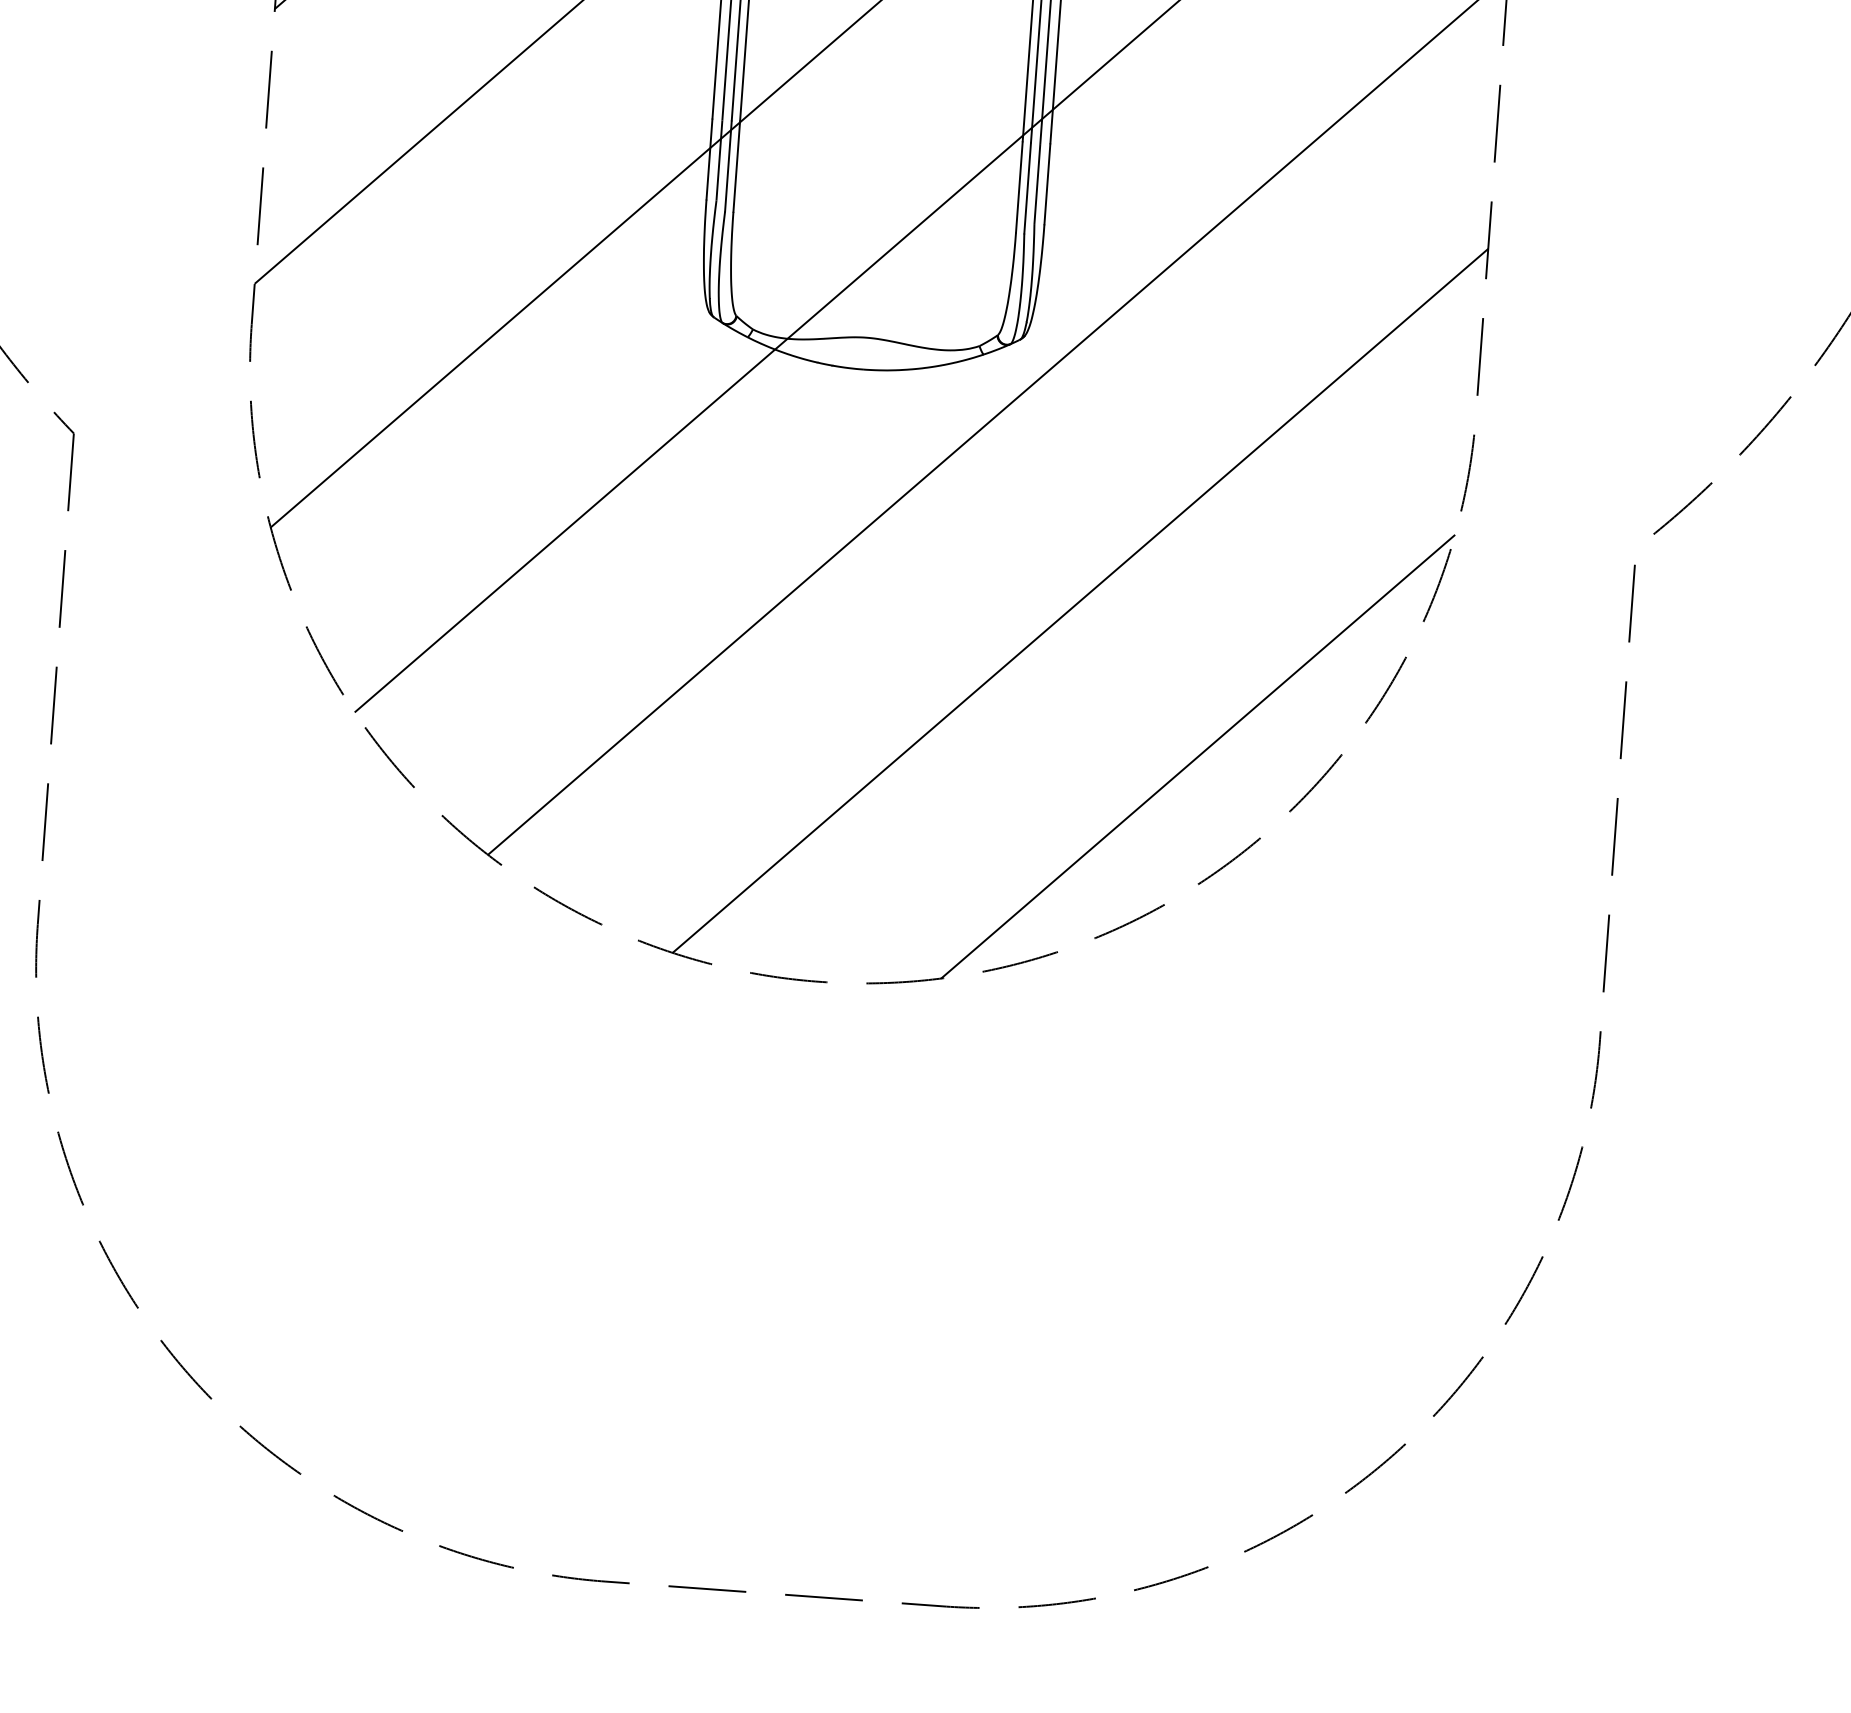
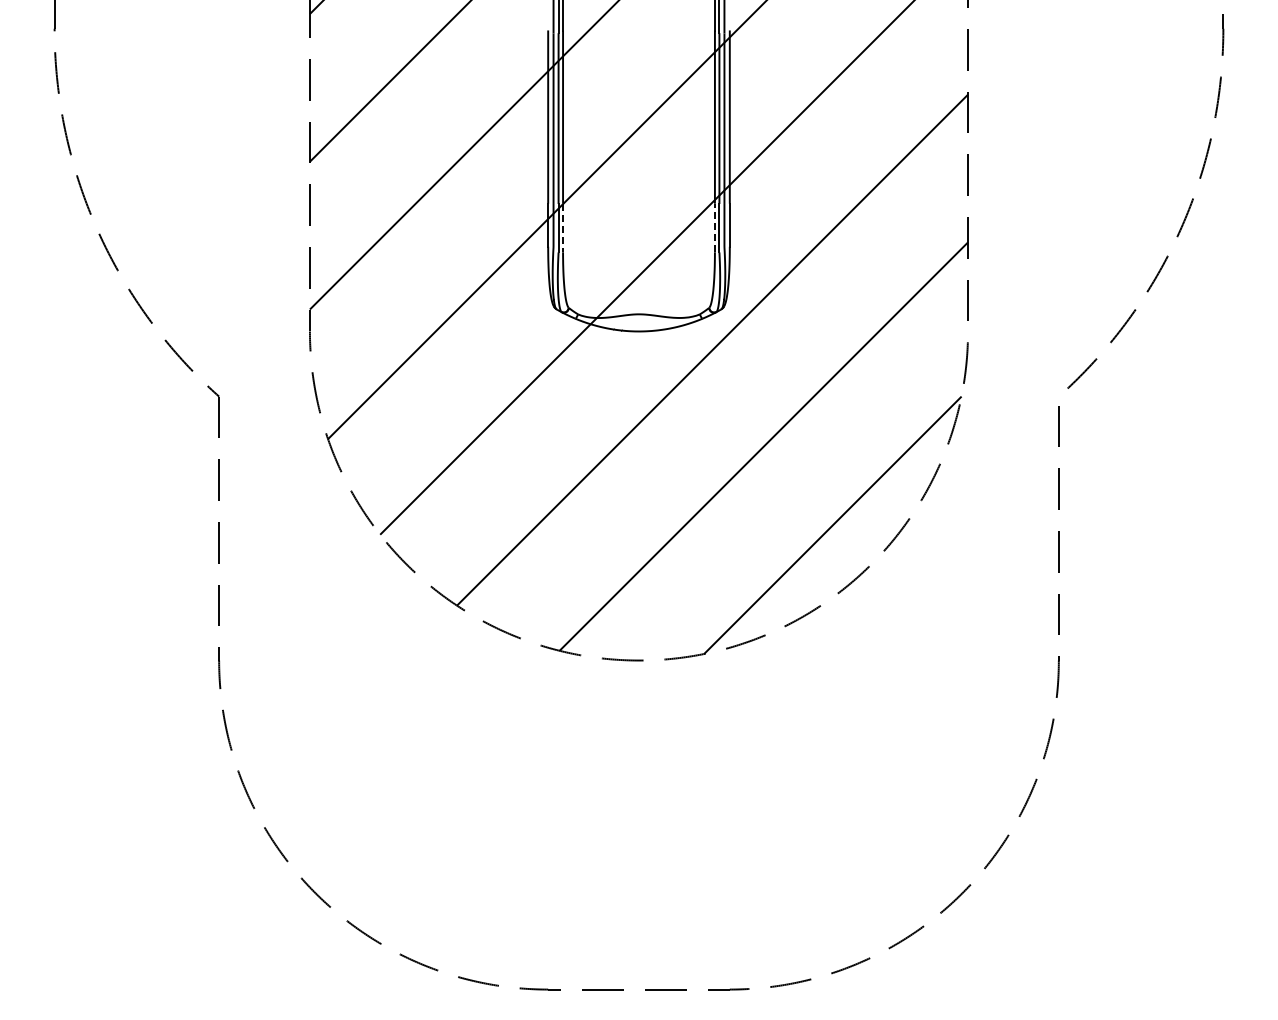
line: (737, 167) -> (563, 228), solid -> dashed
line: (1018, 186) -> (714, 227), solid -> dashed

